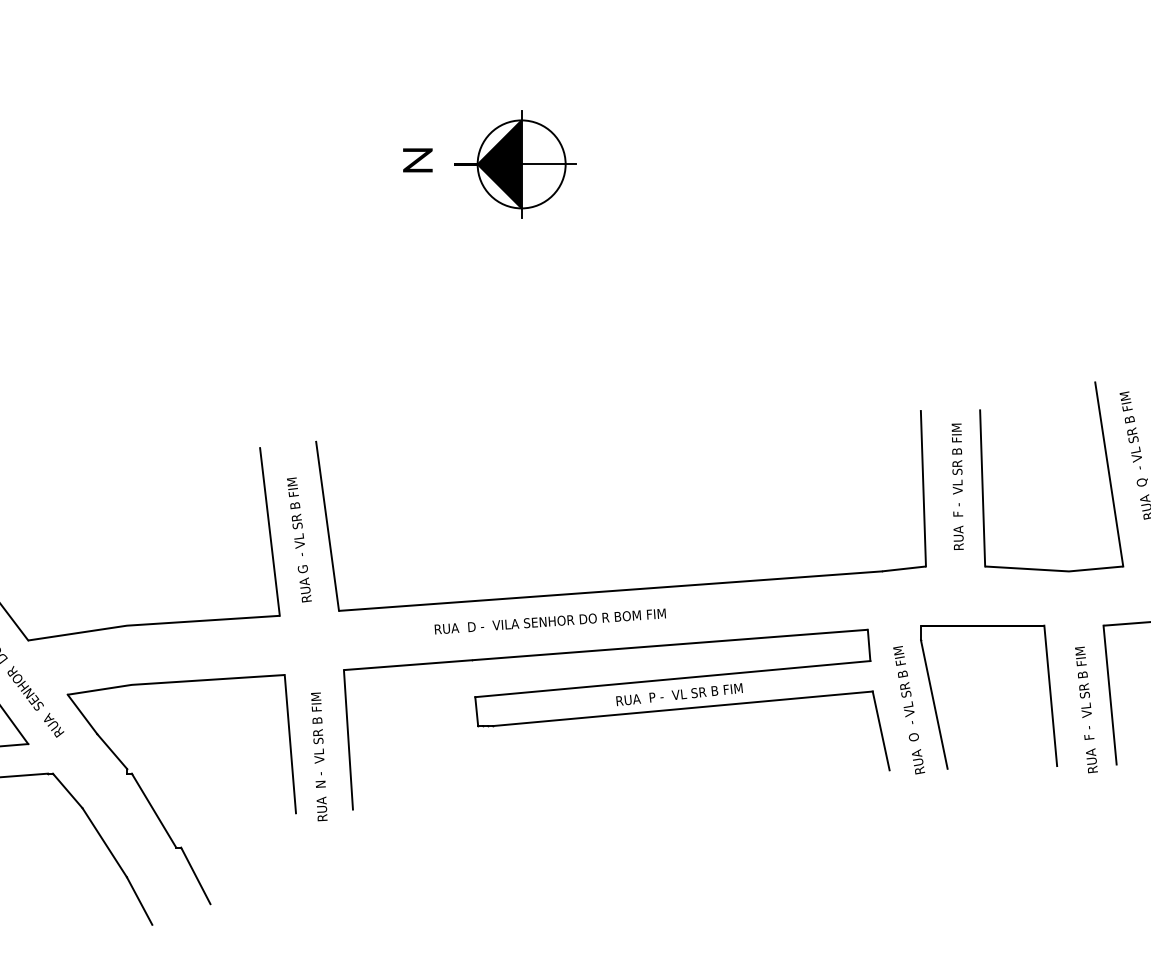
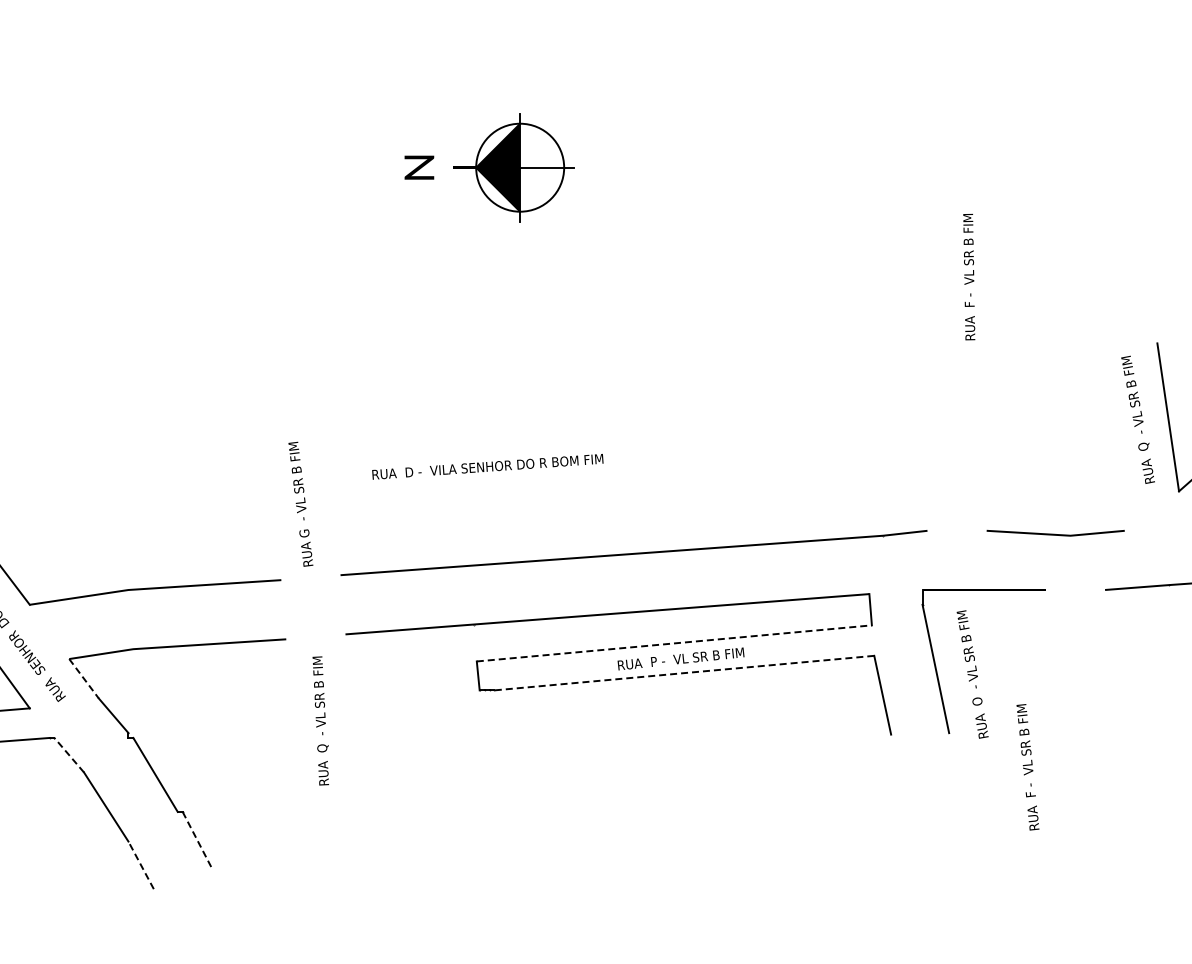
text: (417, 160) -> (419, 167), moved
part: (514, 164) -> (513, 167), moved
line: (1108, 474) -> (1110, 438), removed
text: (957, 487) -> (969, 277), moved
line: (922, 488) -> (924, 452), removed
line: (981, 488) -> (983, 452), removed
line: (326, 526) -> (328, 490), removed
line: (269, 532) -> (271, 496), removed
text: (549, 621) -> (487, 466), moved
line: (672, 679) -> (674, 643), solid -> dashed
line: (1109, 695) -> (1111, 659), removed
line: (1049, 696) -> (1051, 660), removed
line: (682, 709) -> (684, 673), solid -> dashed
text: (908, 710) -> (972, 674), moved
text: (1085, 710) -> (1027, 767), moved
line: (82, 714) -> (84, 678), solid -> dashed
line: (347, 739) -> (349, 703), removed
text: (318, 740) -> (320, 704), RUA  N -  VL SR B FIM -> RUA  Q  - VL SR B FIM
line: (289, 744) -> (291, 708), removed
line: (67, 791) -> (69, 755), solid -> dashed
line: (195, 876) -> (197, 840), solid -> dashed
line: (139, 901) -> (141, 865), solid -> dashed

